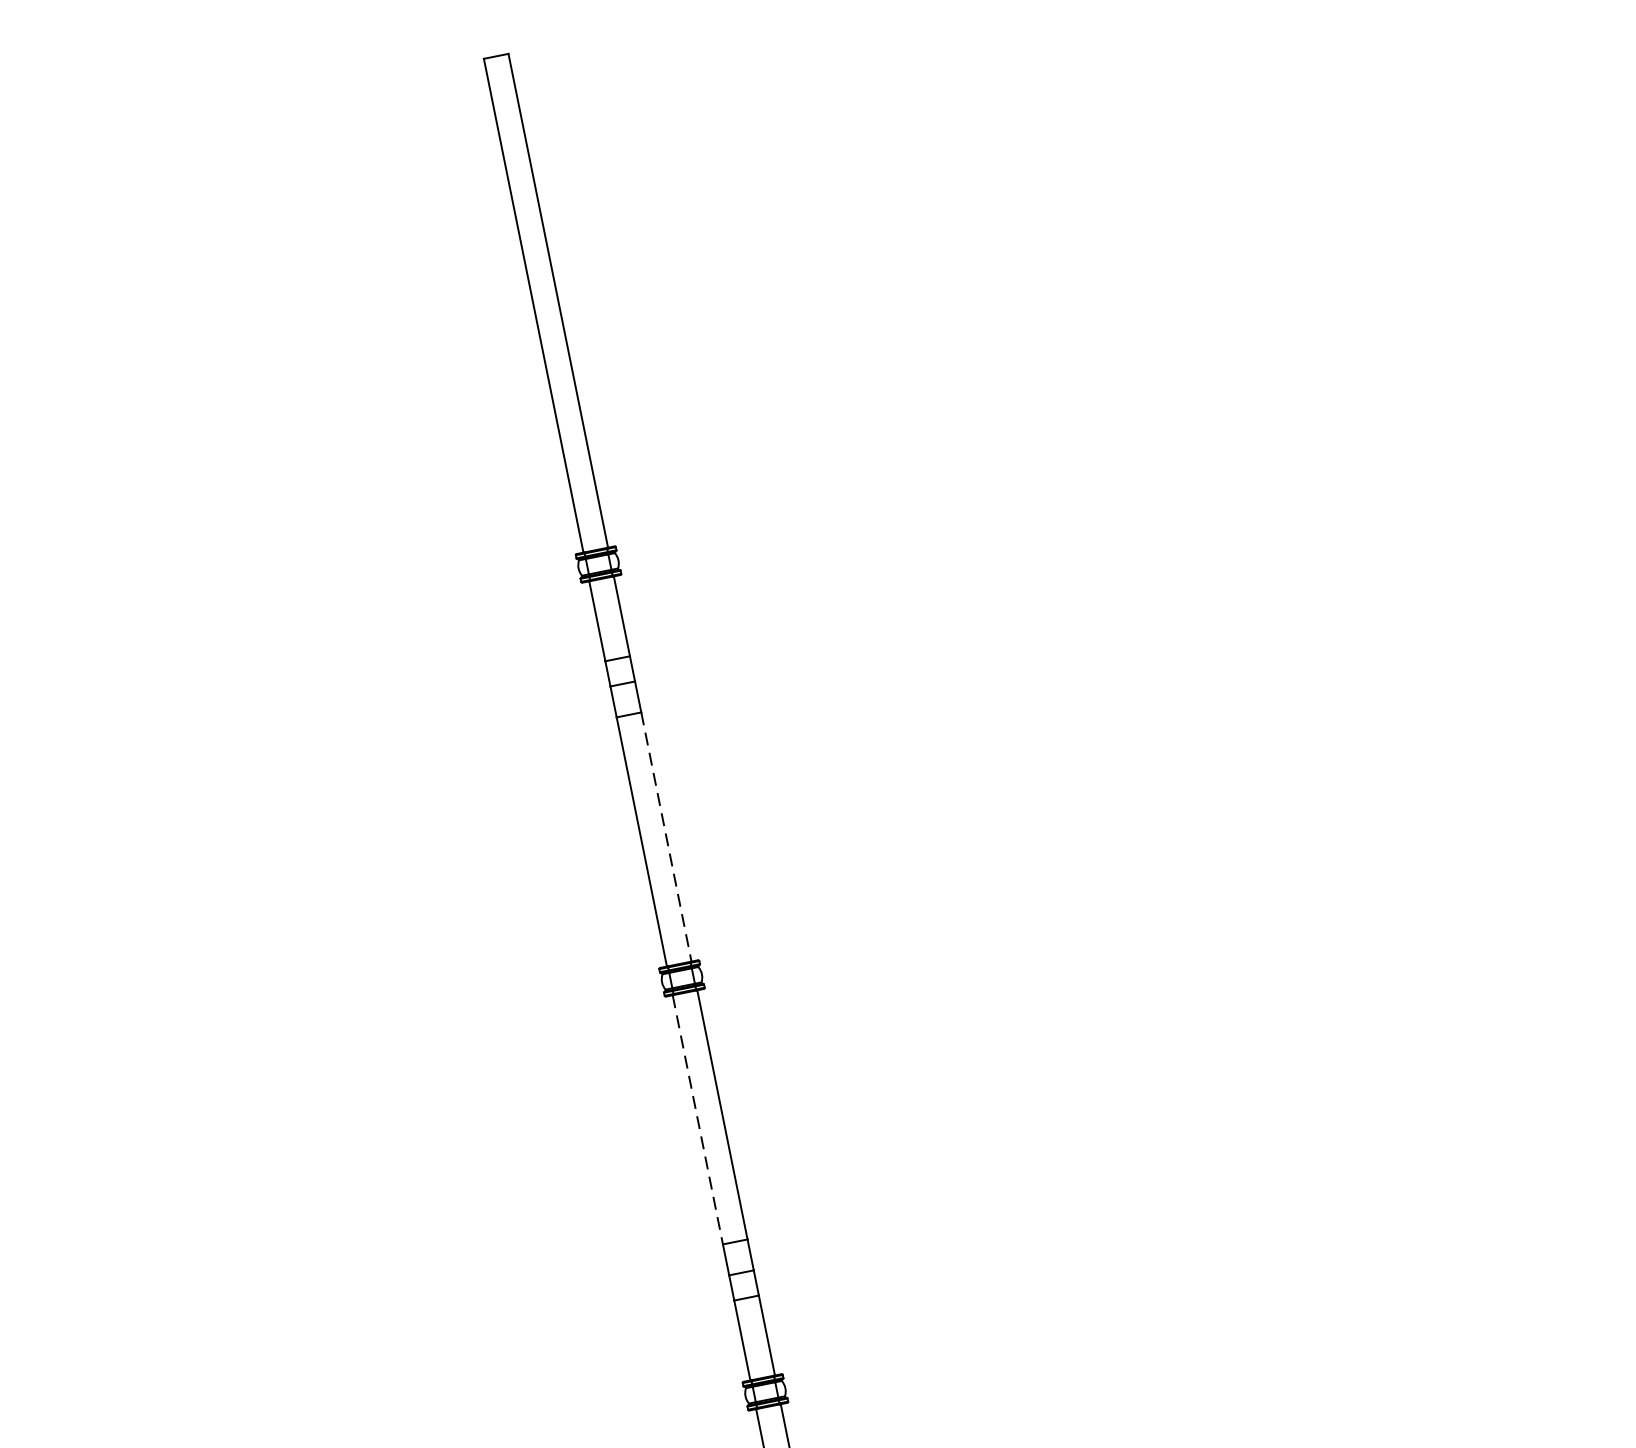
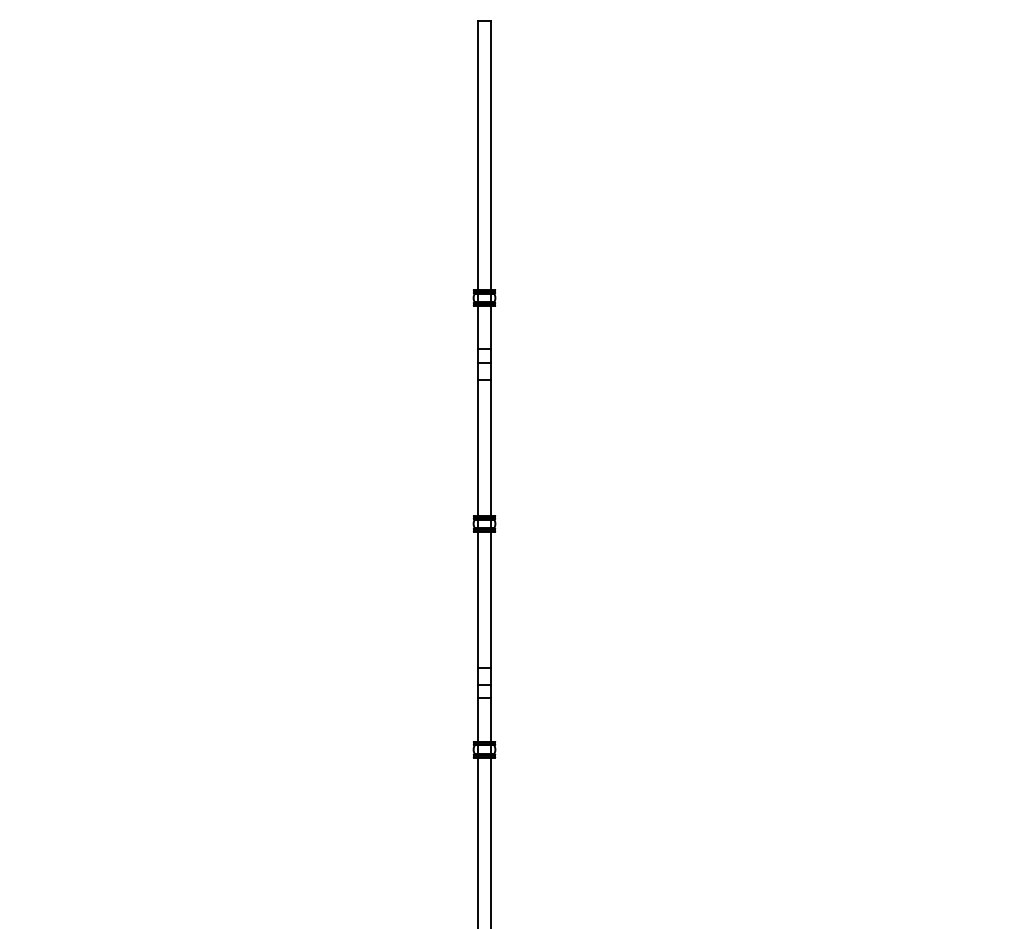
line: (666, 837) -> (491, 448), dashed -> solid
line: (697, 1119) -> (477, 599), dashed -> solid

